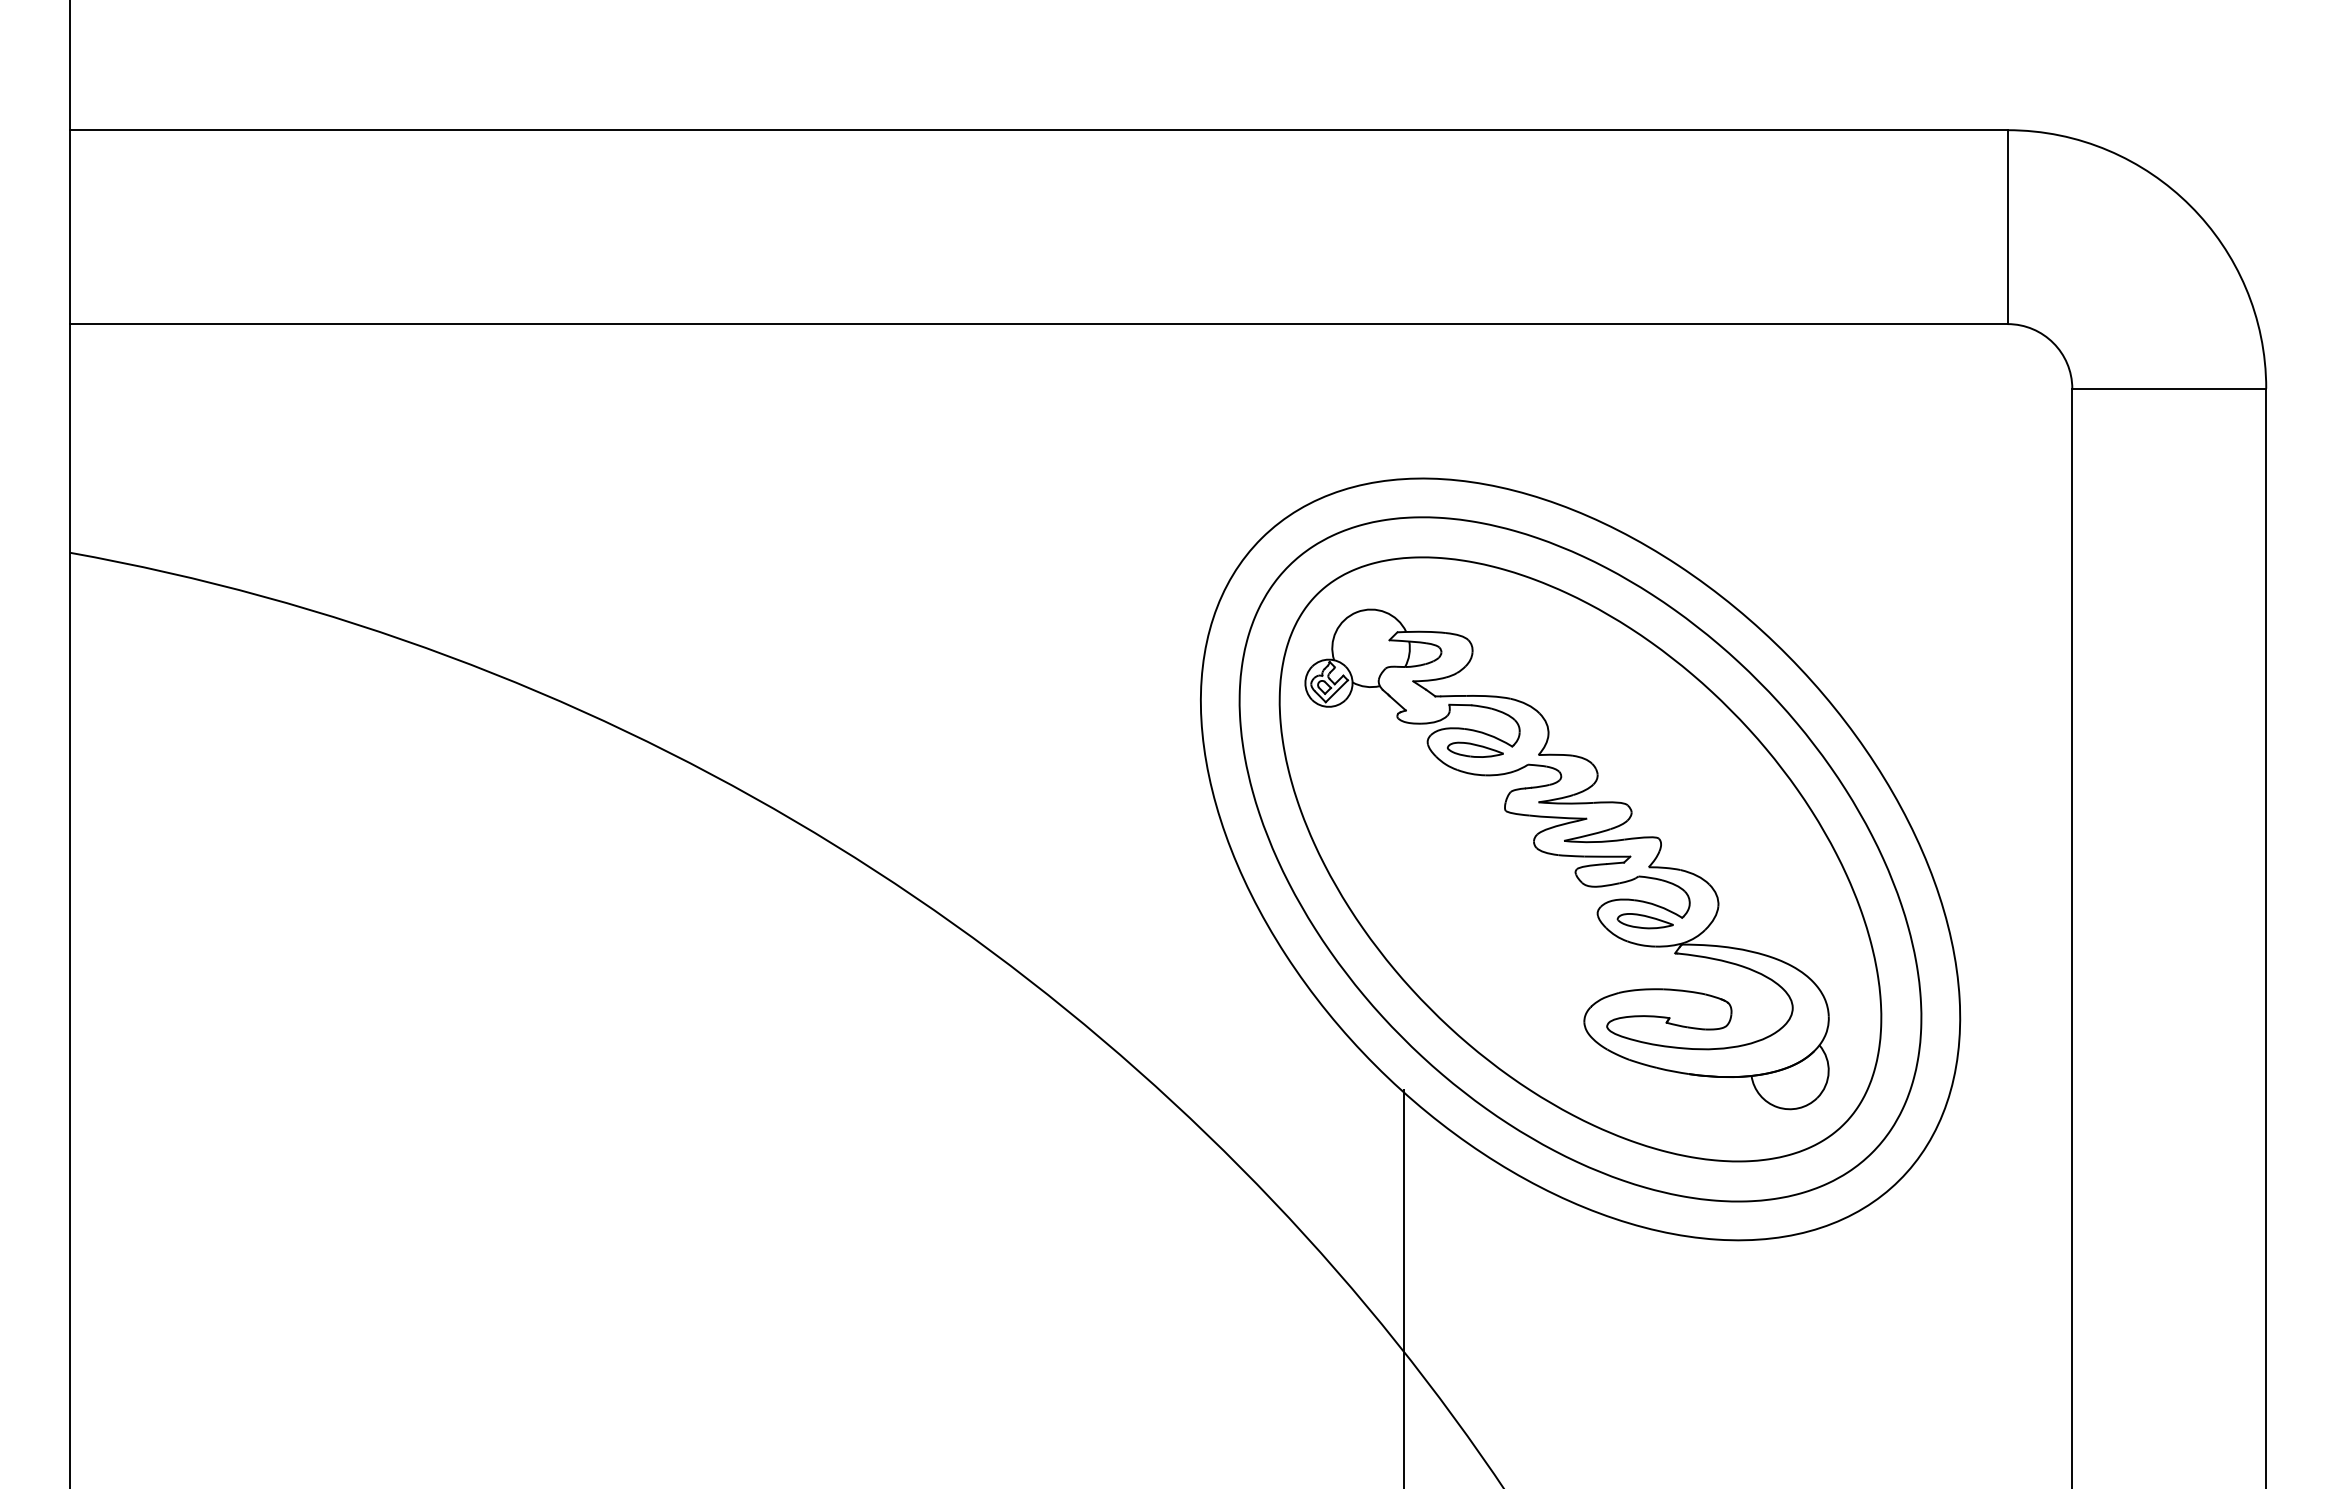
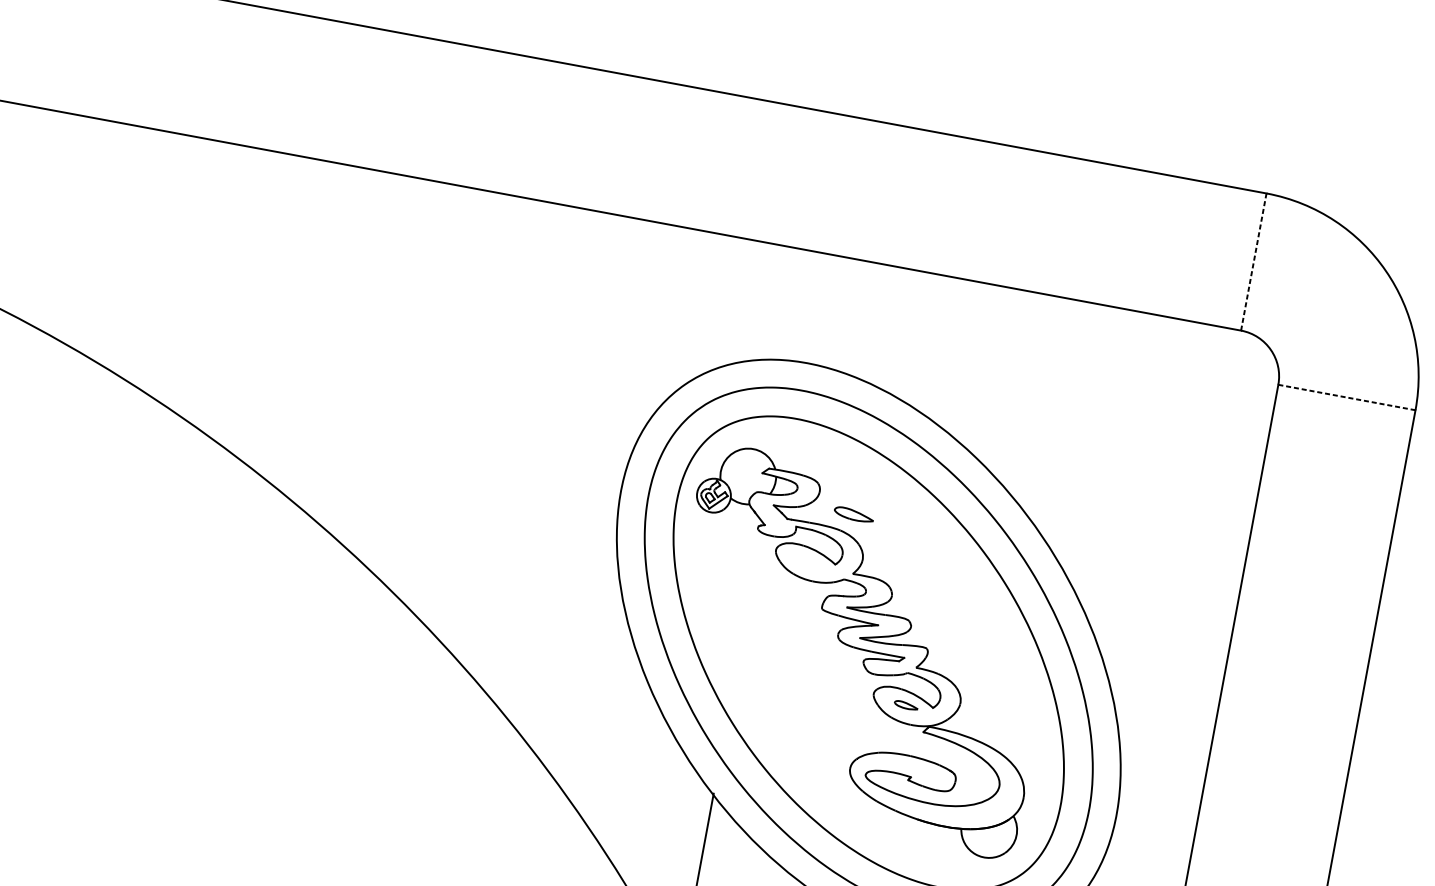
line: (2007, 227) -> (1253, 262), solid -> dashed
line: (2169, 388) -> (1347, 397), solid -> dashed
part: (1475, 749) -> (854, 514), moved
part: (1644, 921) -> (905, 705), size x0.6

